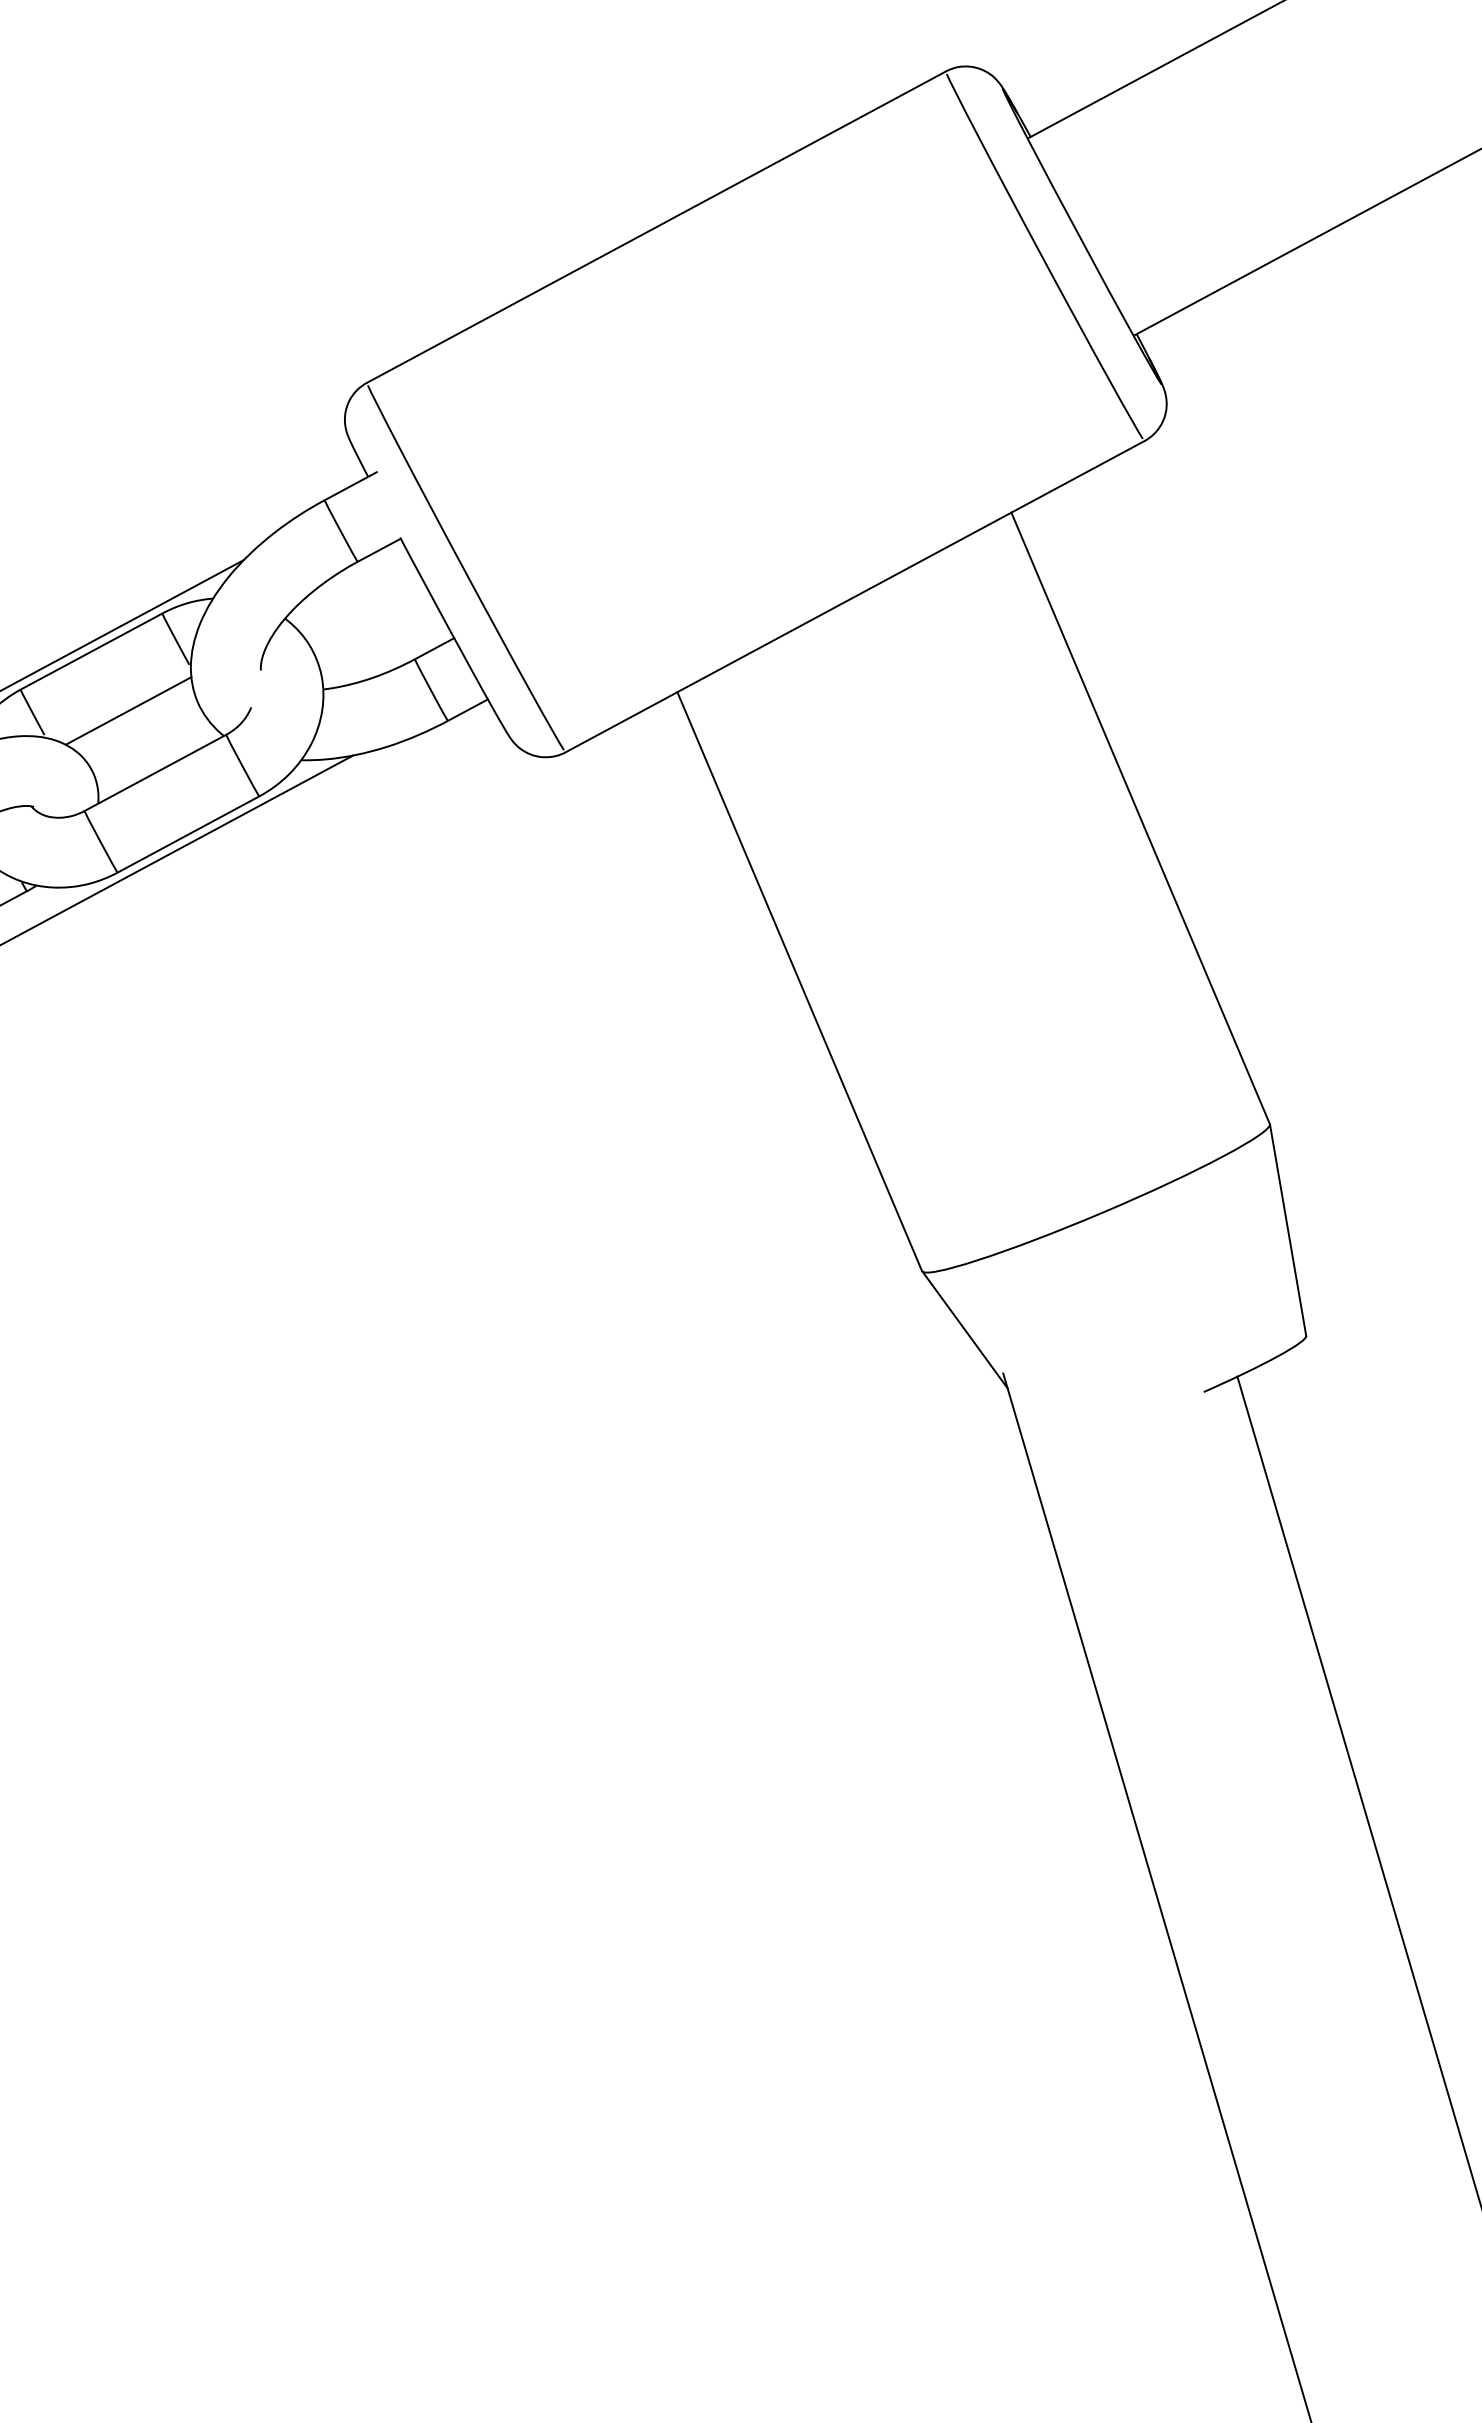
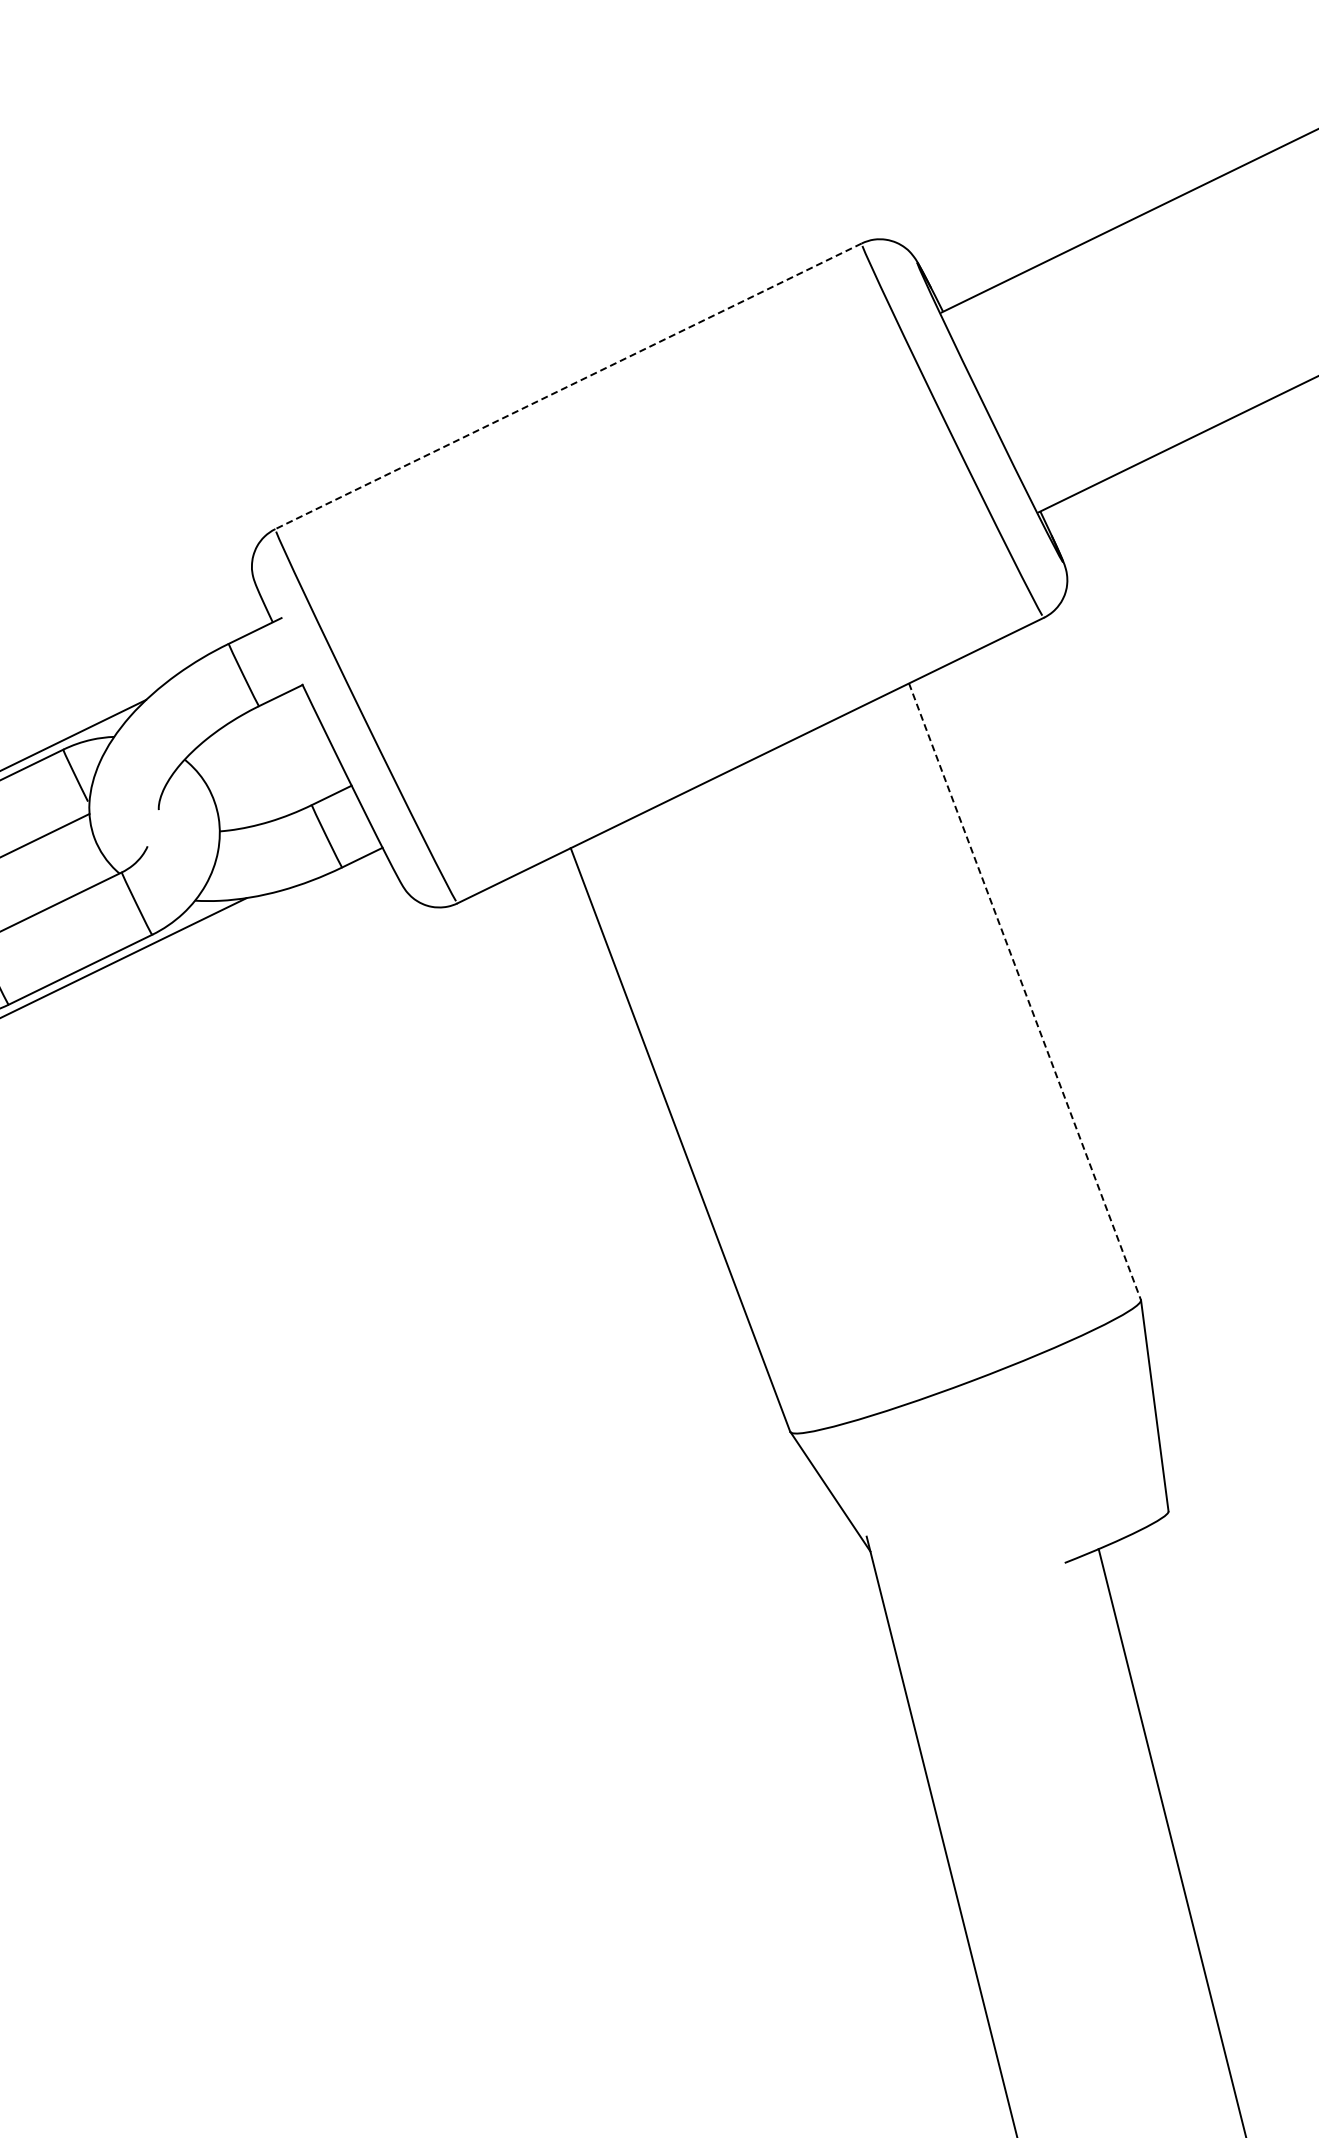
line: (656, 227) -> (568, 386), solid -> dashed
line: (1140, 818) -> (1024, 991), solid -> dashed

